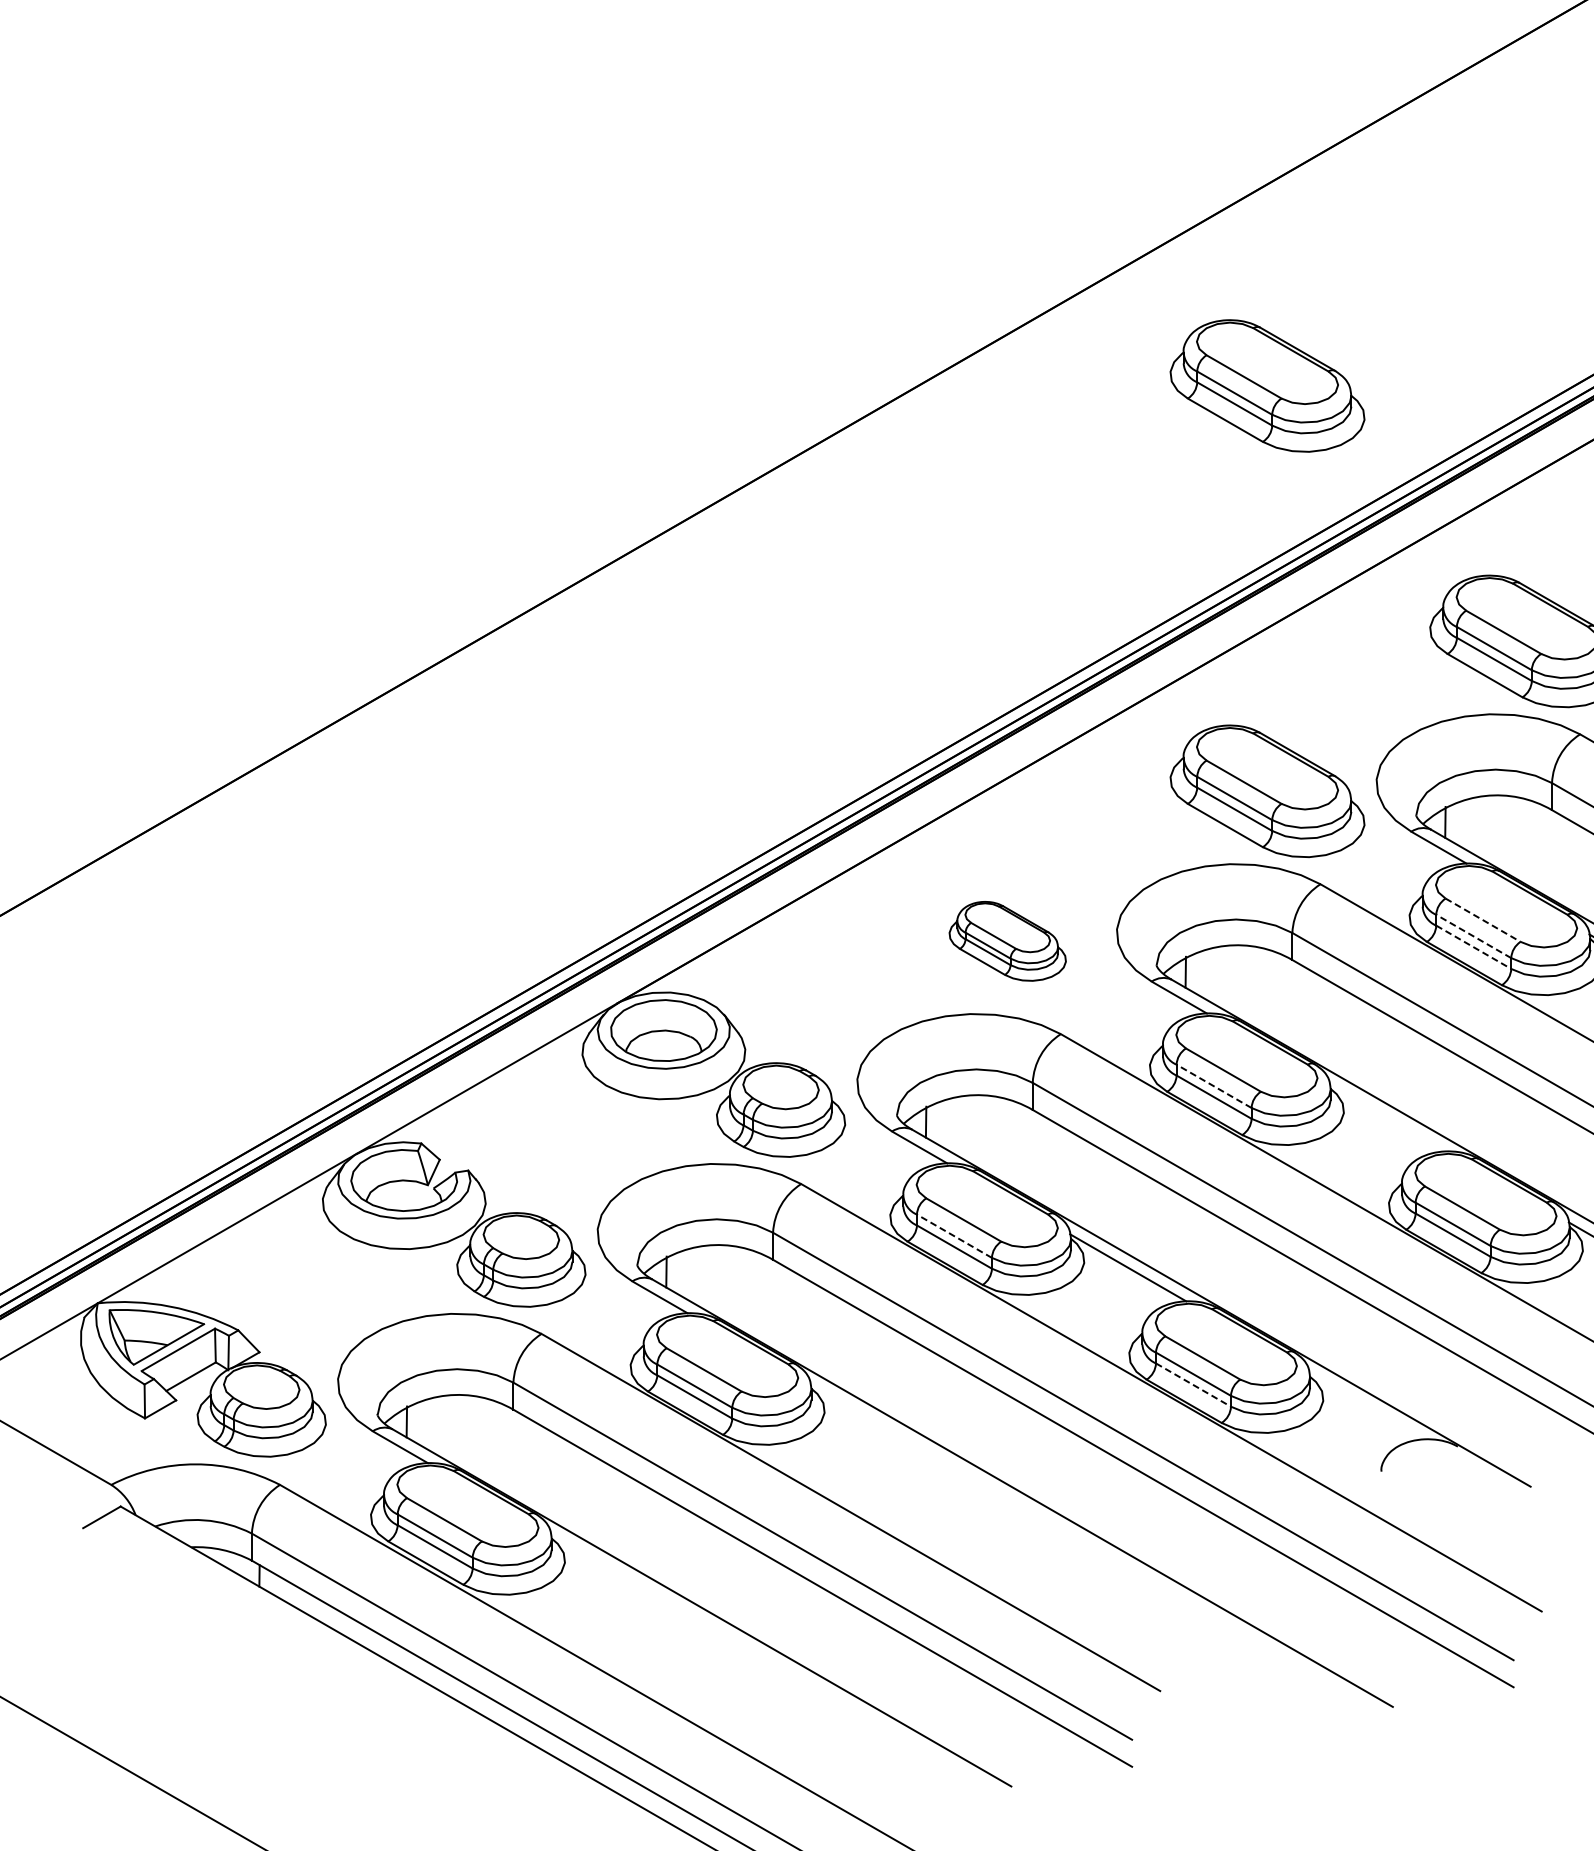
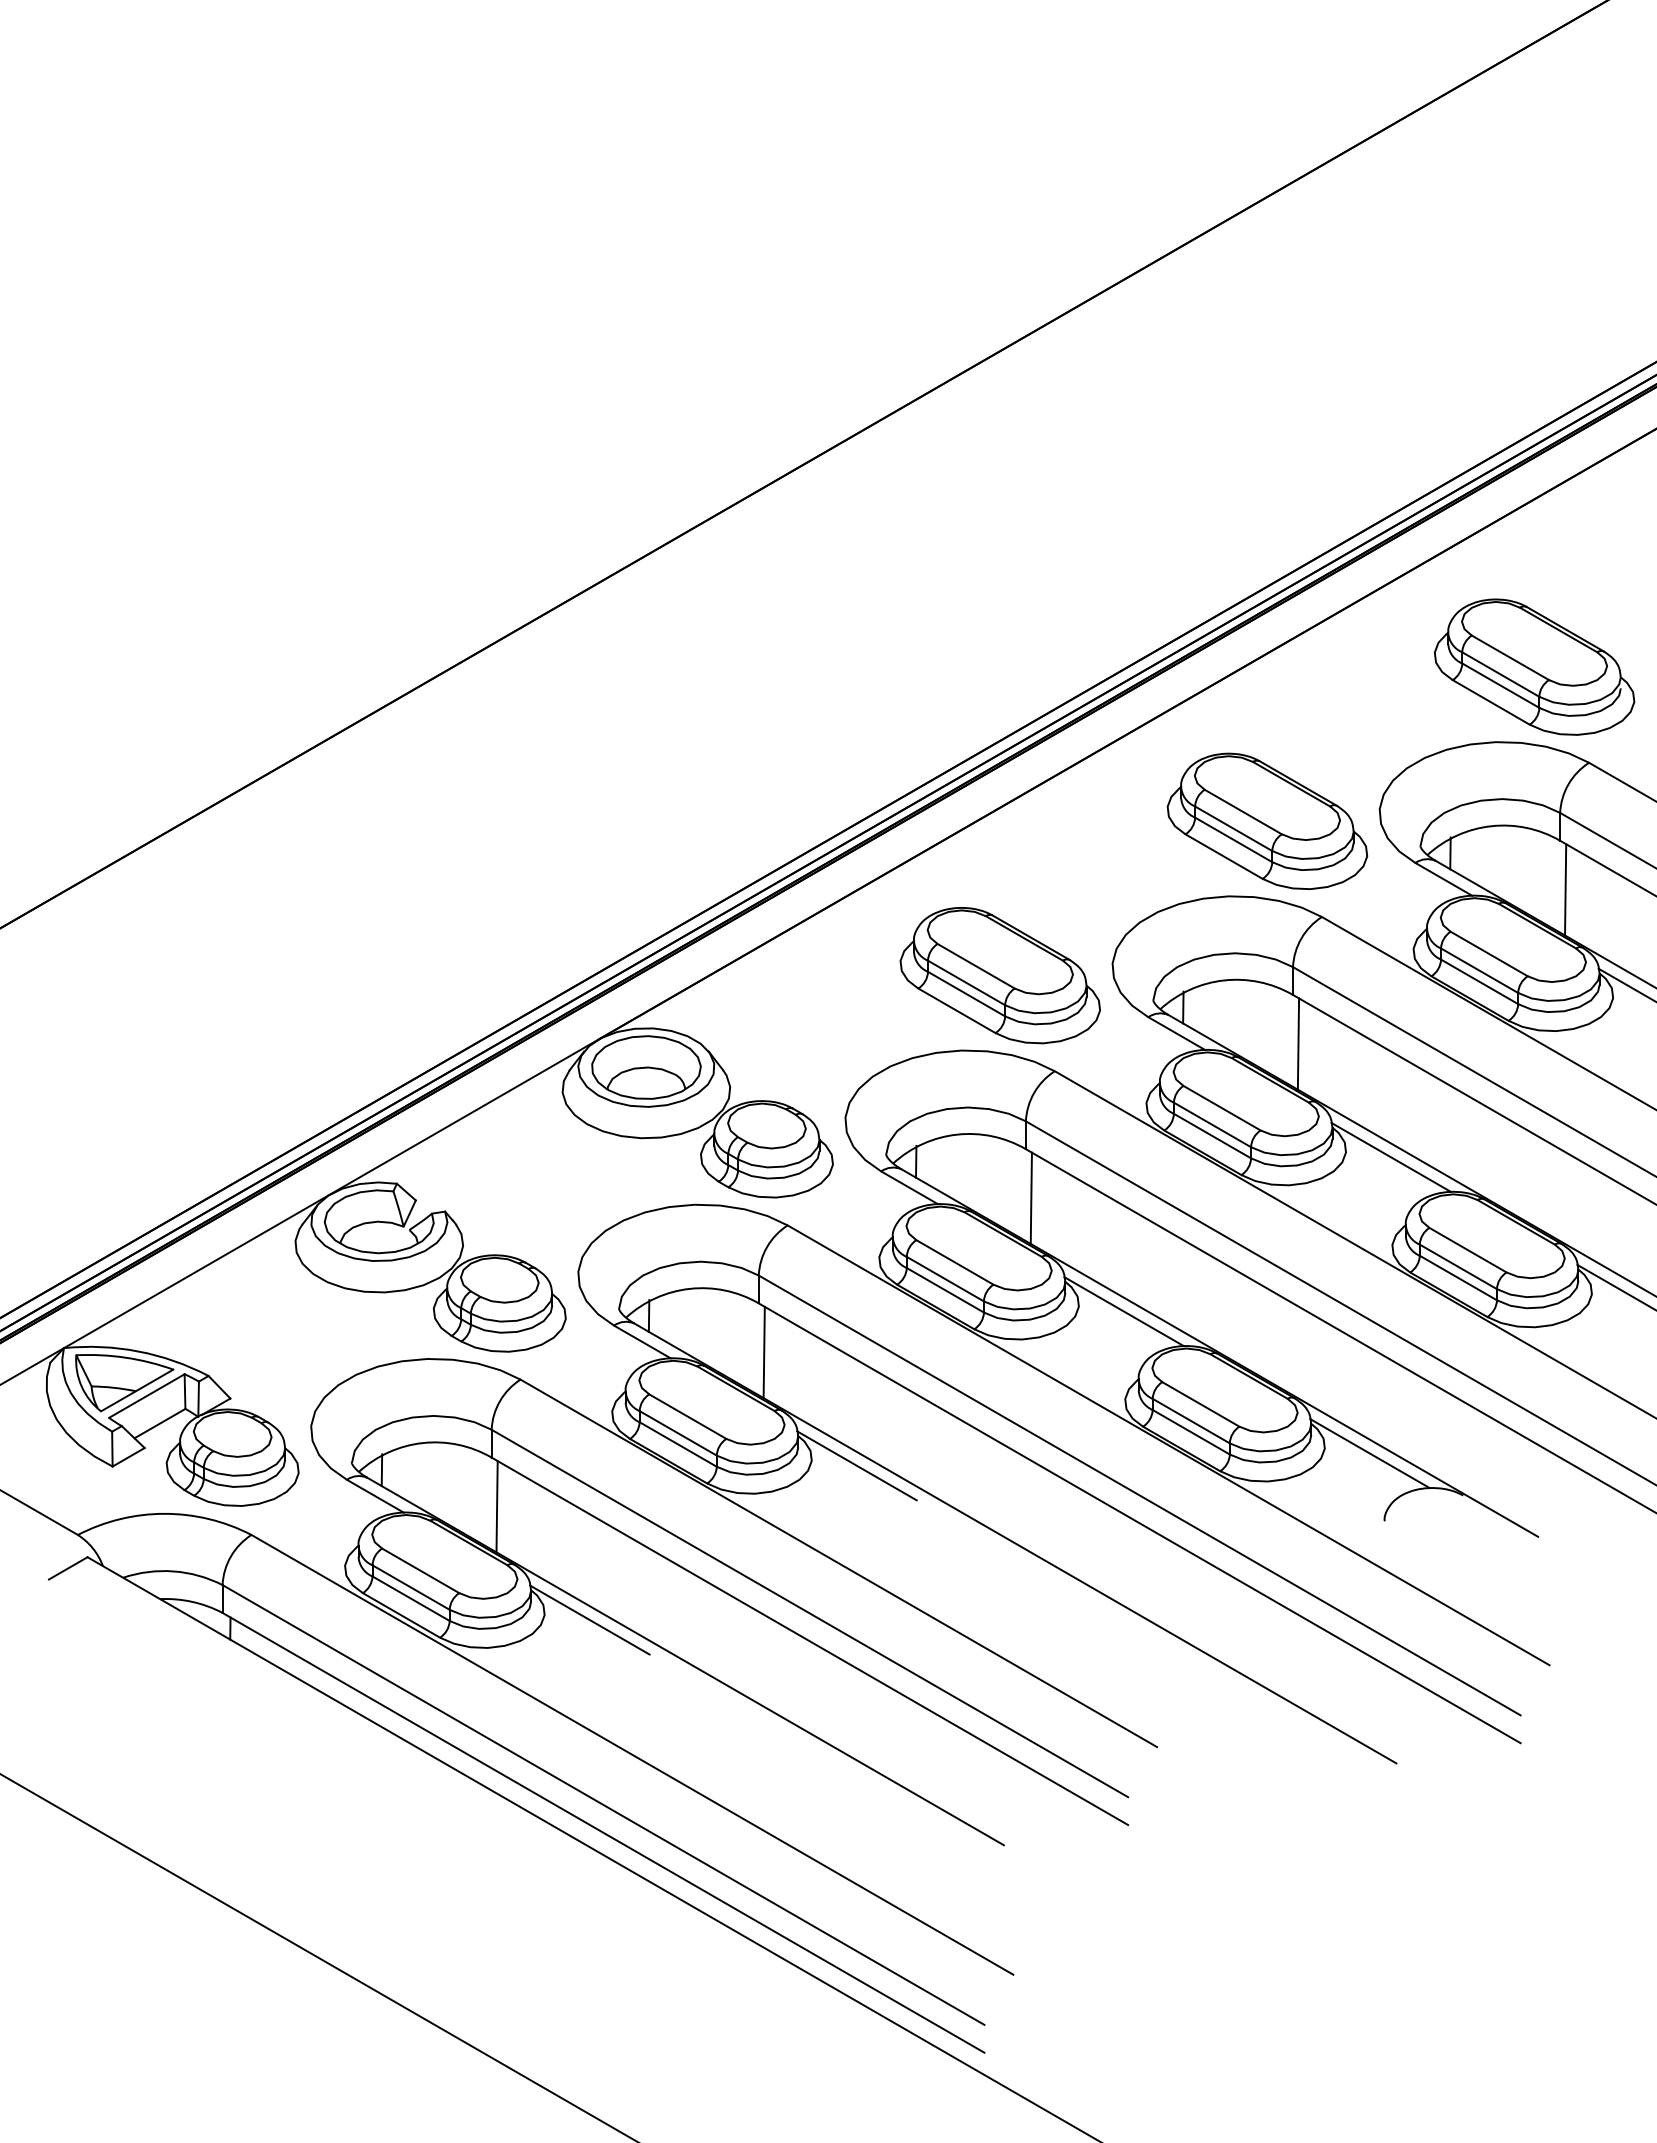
part: (1267, 385) -> (1267, 403), removed
line: (1557, 857) -> (1565, 889), added
line: (1483, 920) -> (1489, 954), dashed -> solid
line: (1473, 936) -> (1479, 970), dashed -> solid
part: (1007, 941) -> (999, 975), size x1.67
line: (1473, 946) -> (1479, 981), dashed -> solid
line: (1297, 1007) -> (1298, 1043), added
line: (1214, 1085) -> (1212, 1124), dashed -> solid
line: (1388, 1117) -> (1391, 1156), added
line: (1037, 1156) -> (1030, 1197), added
line: (954, 1236) -> (945, 1279), dashed -> solid
line: (777, 1307) -> (763, 1352), added
line: (1193, 1385) -> (1191, 1432), dashed -> solid
line: (1366, 1405) -> (1369, 1453), added
line: (868, 1417) -> (856, 1465), added
line: (518, 1457) -> (496, 1506), added
line: (608, 1567) -> (589, 1619), added

